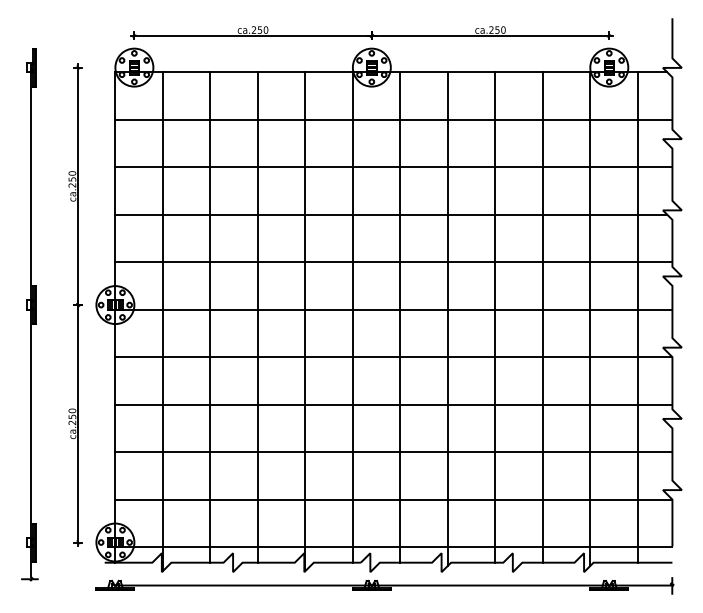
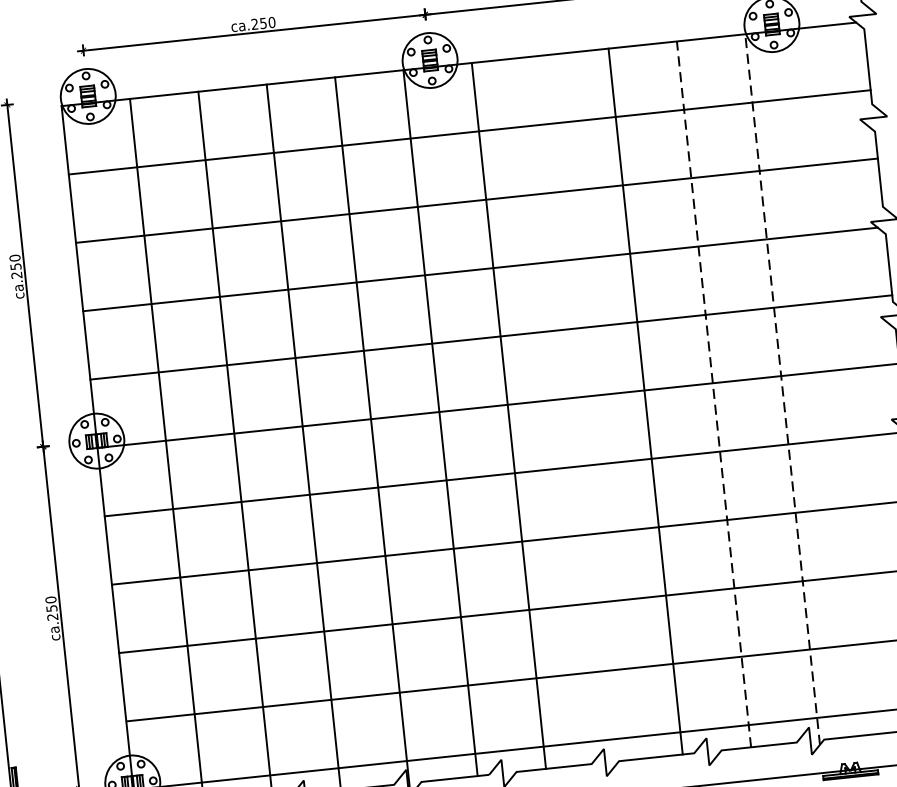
line: (542, 317) -> (713, 394), solid -> dashed
line: (637, 317) -> (850, 380), removed
line: (447, 318) -> (576, 410), removed
line: (590, 319) -> (782, 390), solid -> dashed

